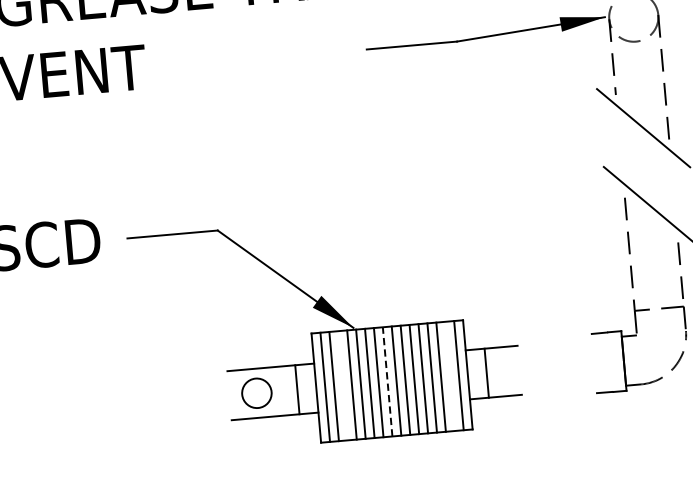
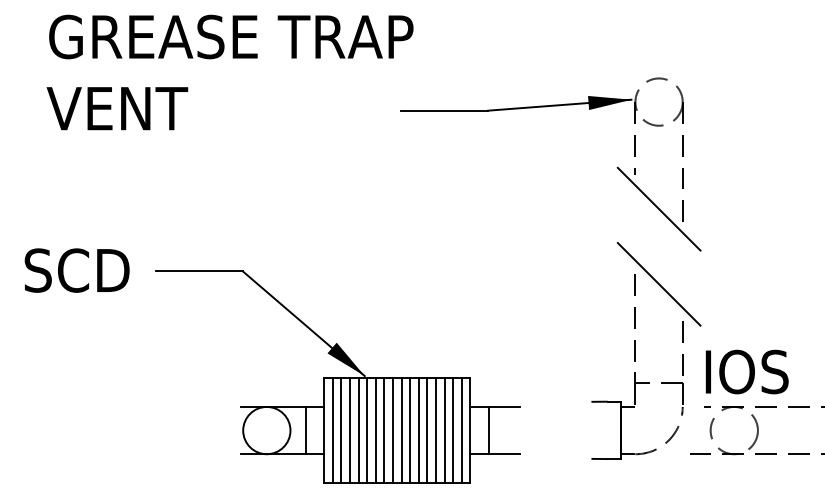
line: (450, 376) -> (453, 430), added
line: (387, 381) -> (392, 430), dashed -> solid
line: (342, 385) -> (349, 430), added
circle: (256, 393) -> (266, 430), size x1.67

